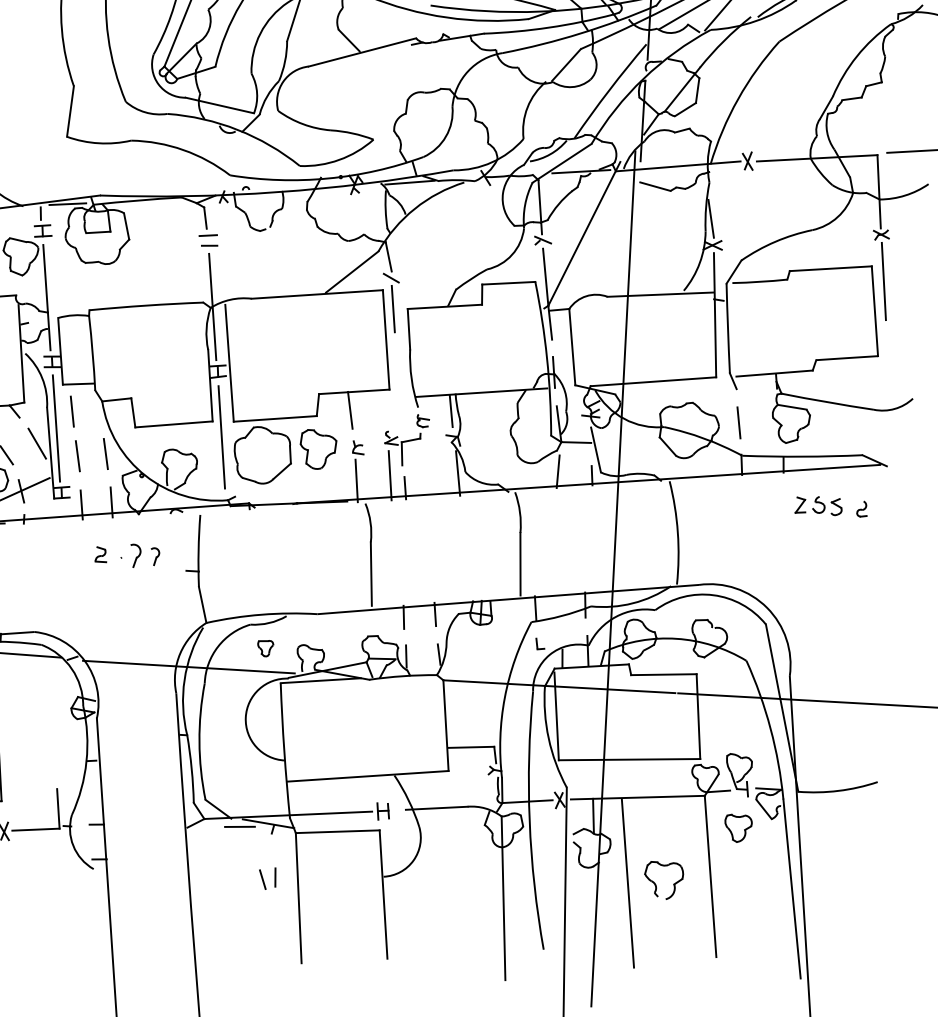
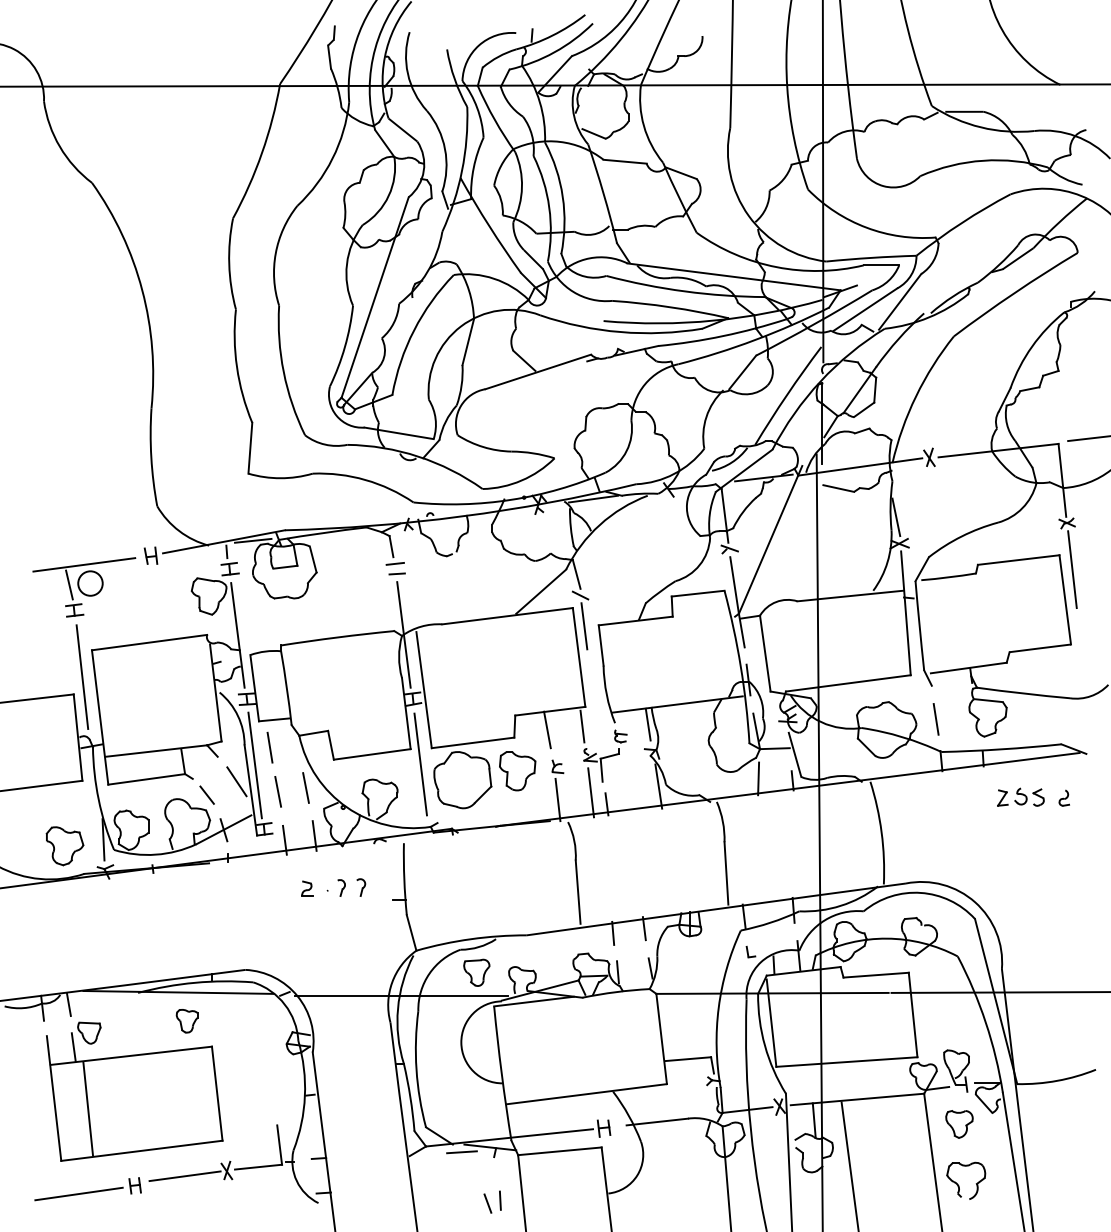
line: (385, 409) -> (582, 726), added
part: (135, 555) -> (341, 887), size x0.71
part: (265, 648) -> (476, 972), size x1.67
part: (656, 884) -> (959, 1185), moved

